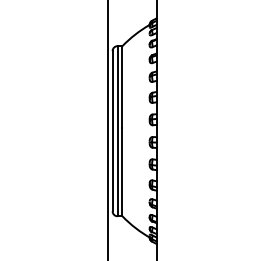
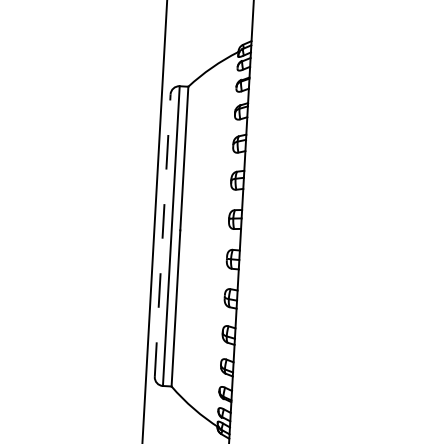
line: (112, 130) -> (162, 234), solid -> dashed

